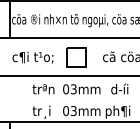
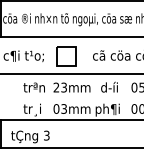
text: (66, 89) -> (56, 87), 03mm -> 23mm

